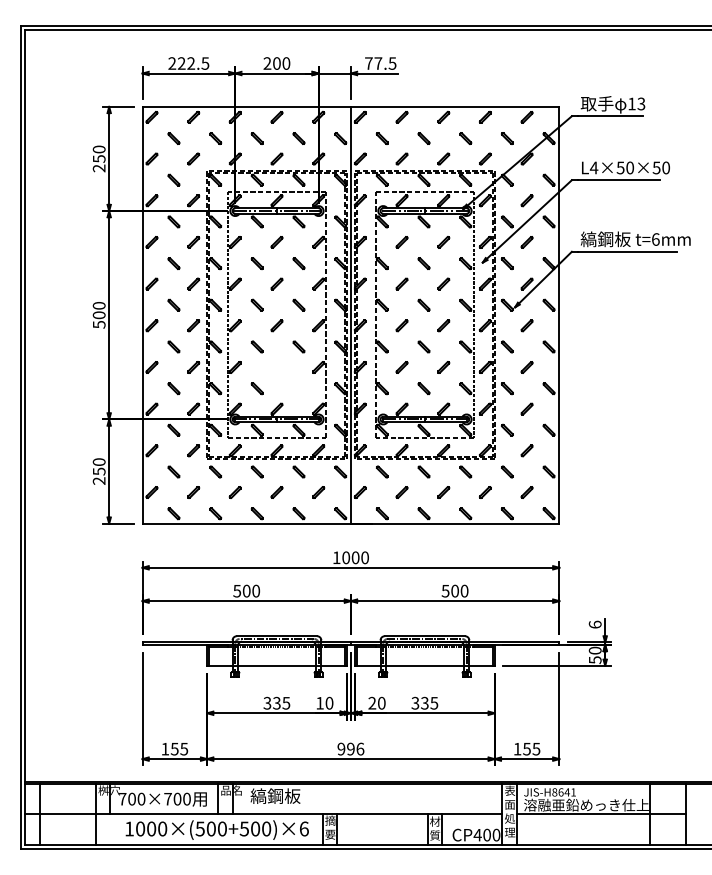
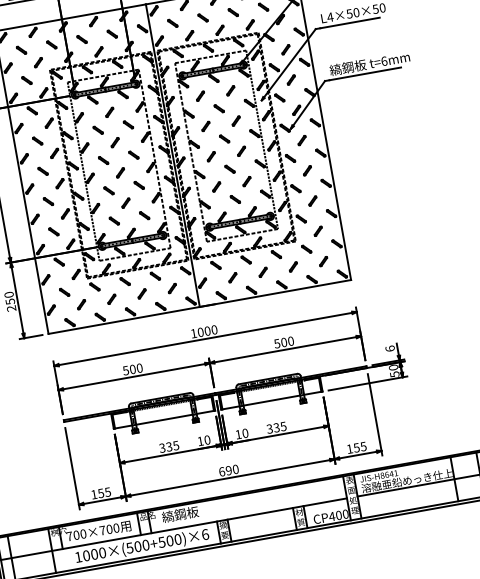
part: (292, 383) -> (139, 212), added
text: (372, 702) -> (238, 433), 20 -> 10
text: (350, 748) -> (228, 470), 996 -> 690

